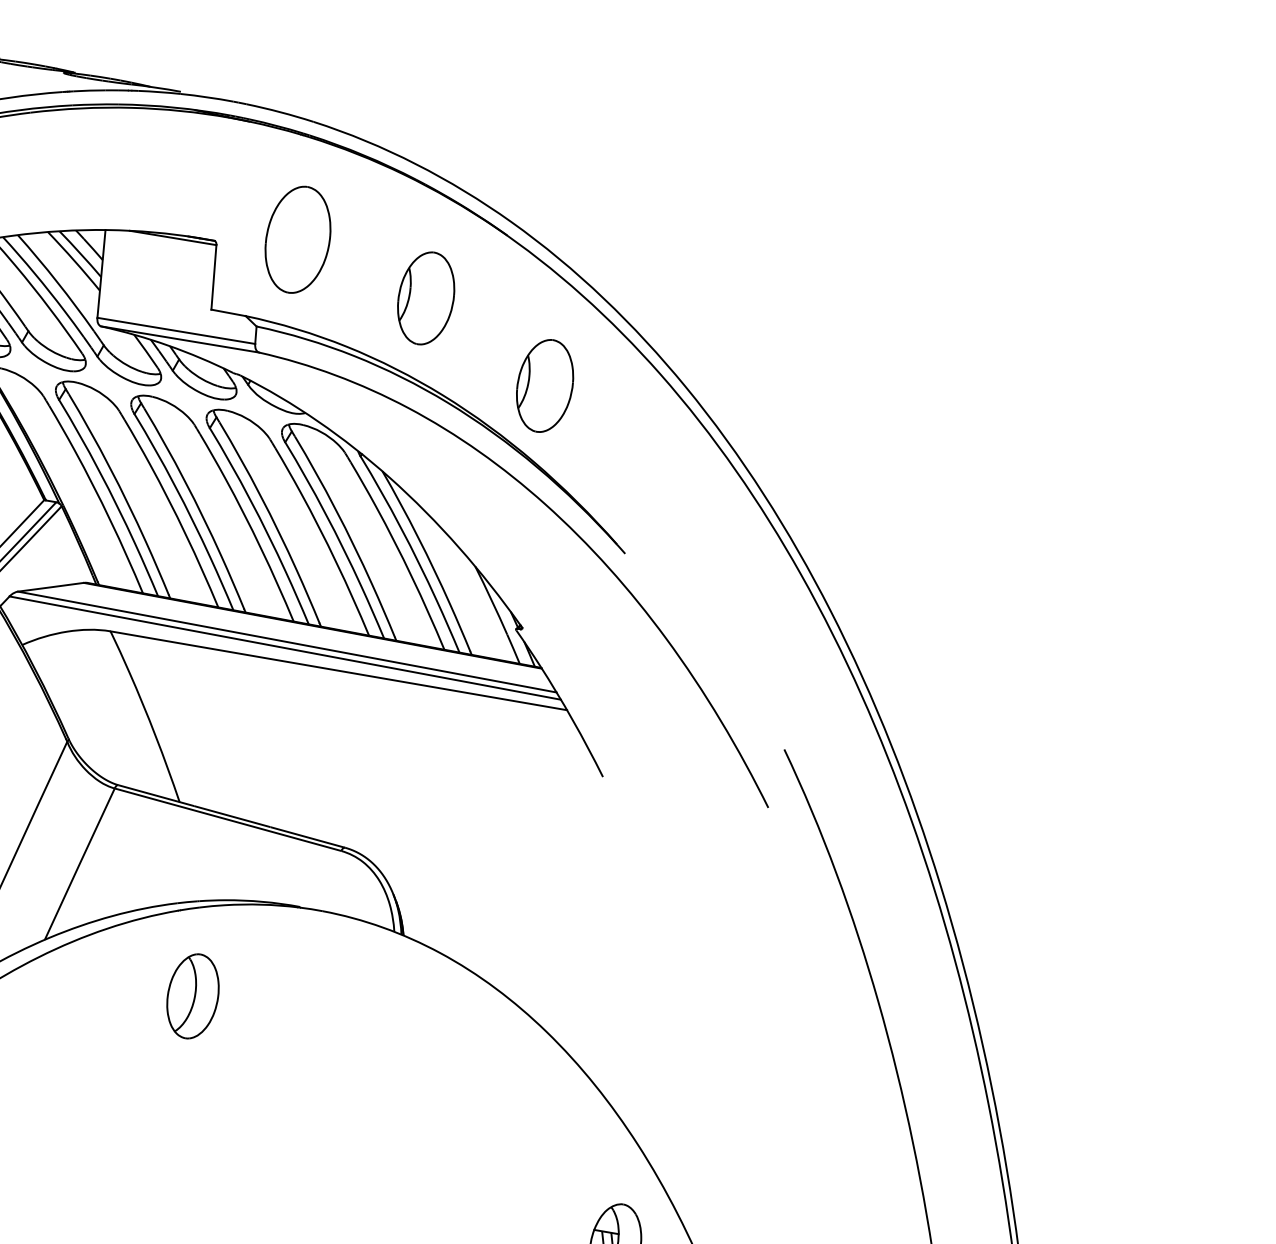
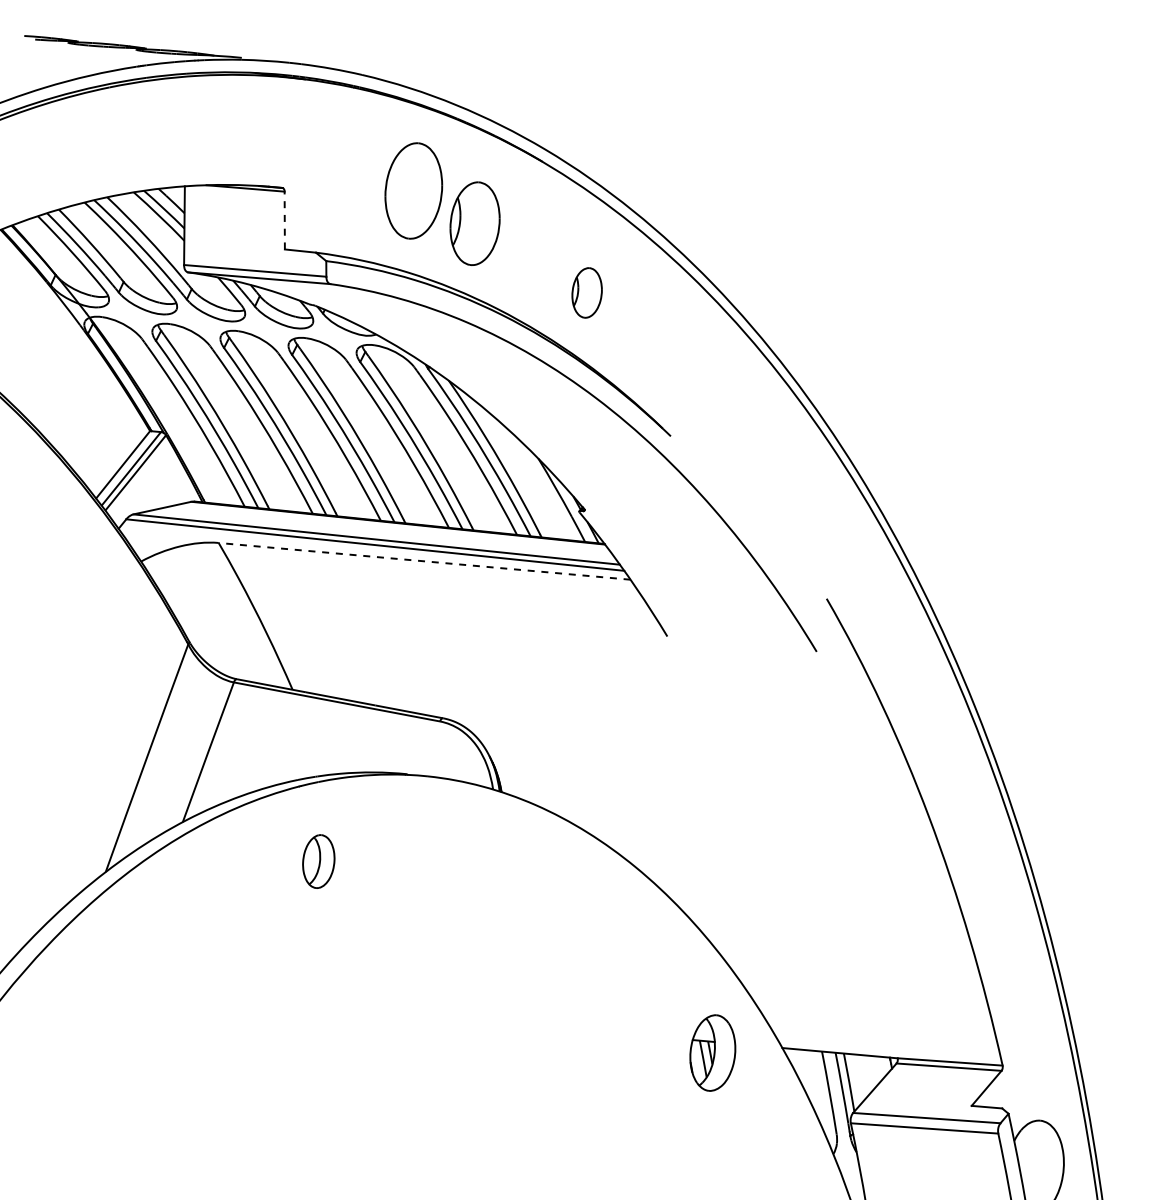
part: (297, 239) -> (413, 190), moved
line: (213, 277) -> (284, 220), solid -> dashed
part: (544, 385) -> (586, 292), size x0.6
line: (338, 670) -> (424, 561), solid -> dashed
part: (192, 996) -> (318, 861), size x0.7

